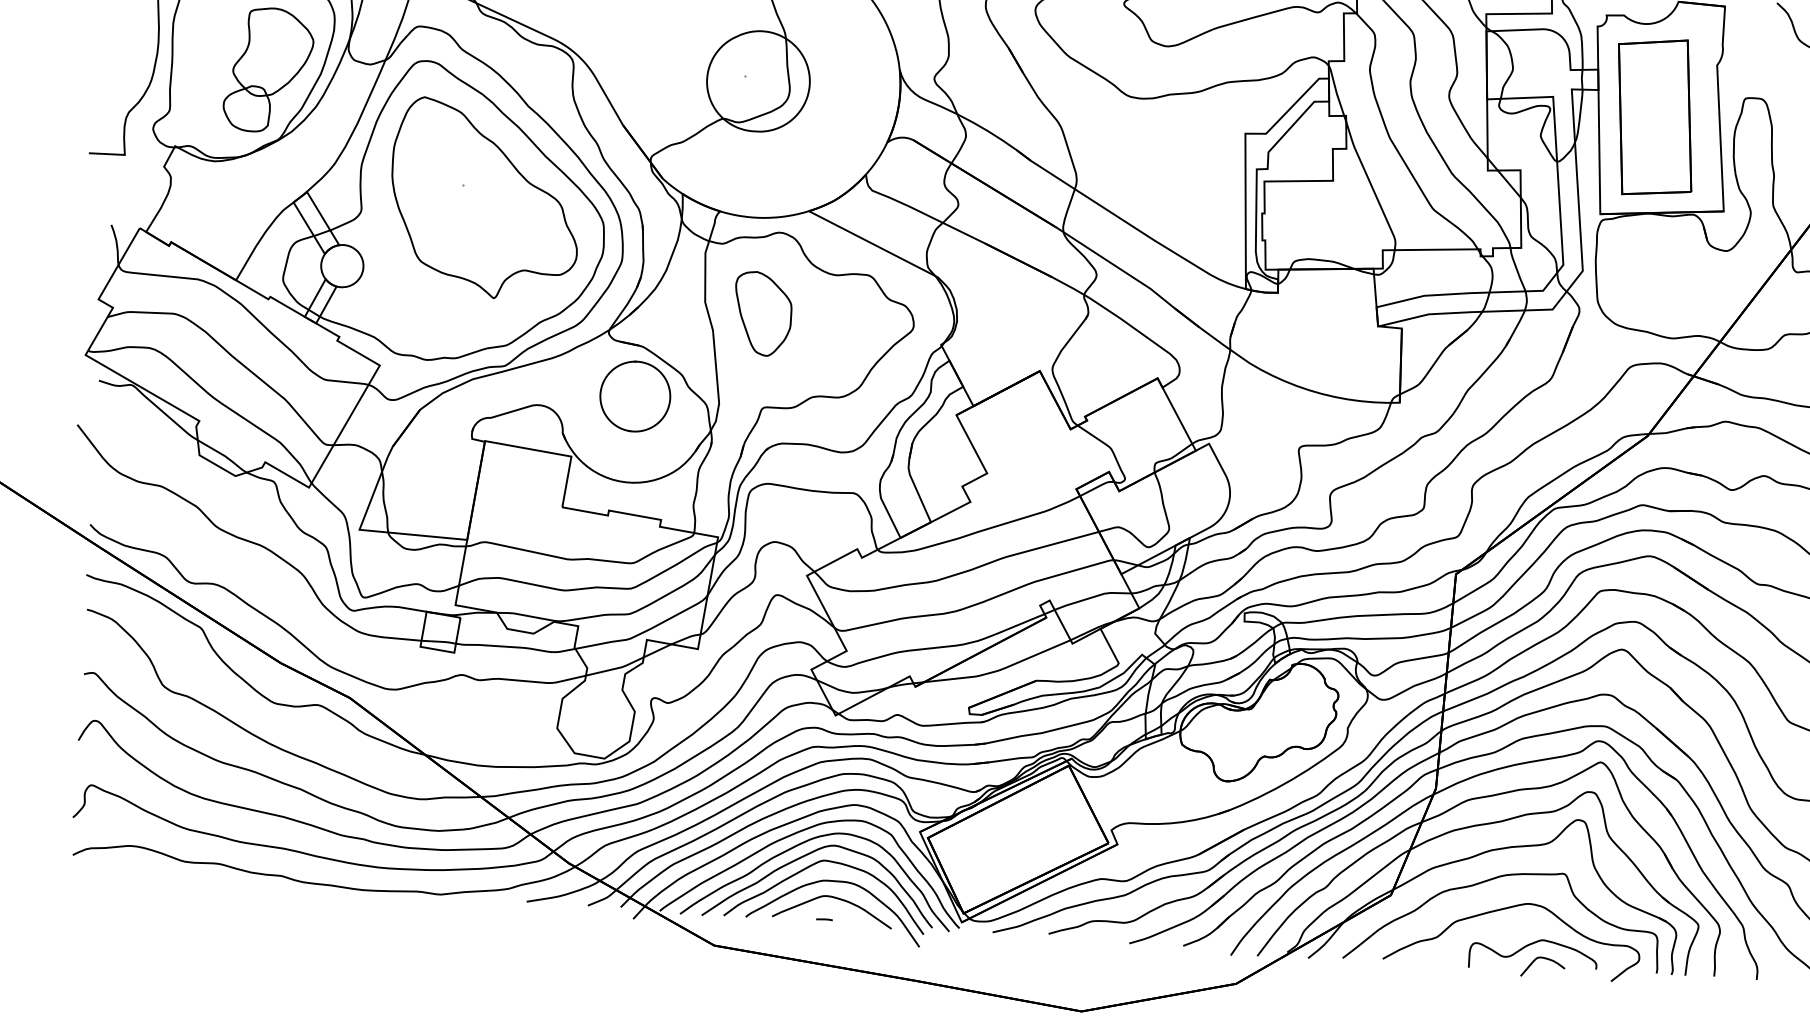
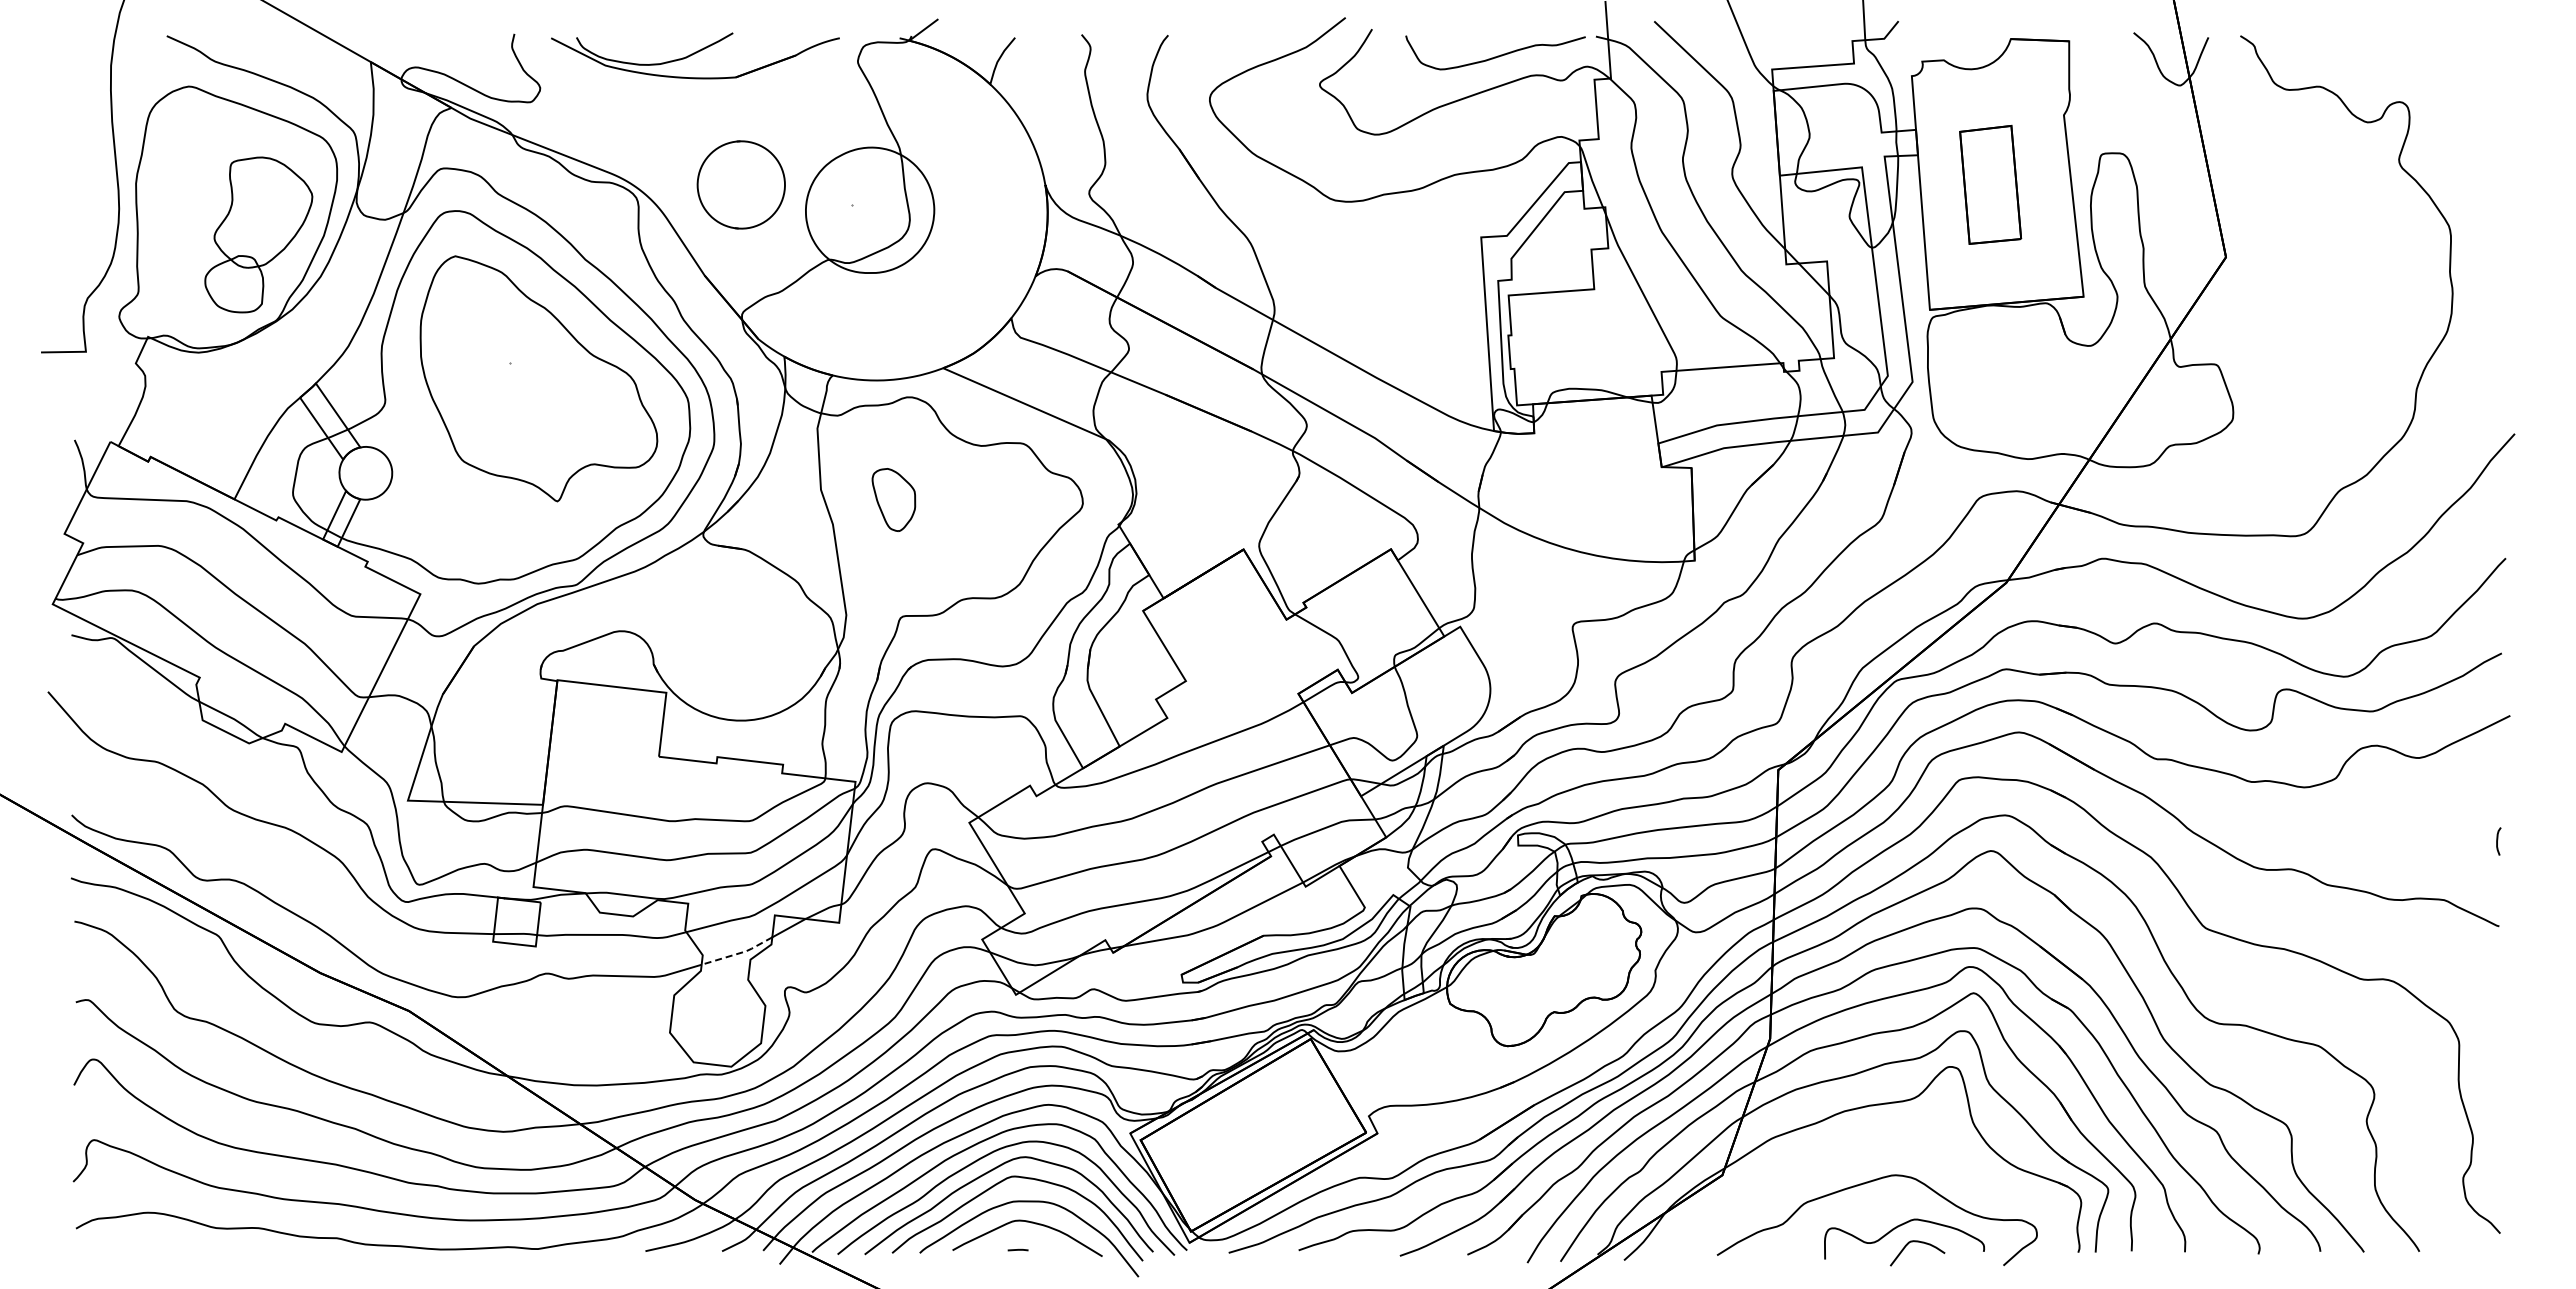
part: (1654, 117) -> (1990, 184), size x0.6
part: (762, 313) -> (893, 499), size x0.6
part: (634, 396) -> (740, 184), moved
line: (616, 668) -> (739, 953), solid -> dashed
curve: (1488, 881) -> (1842, 1150), removed

